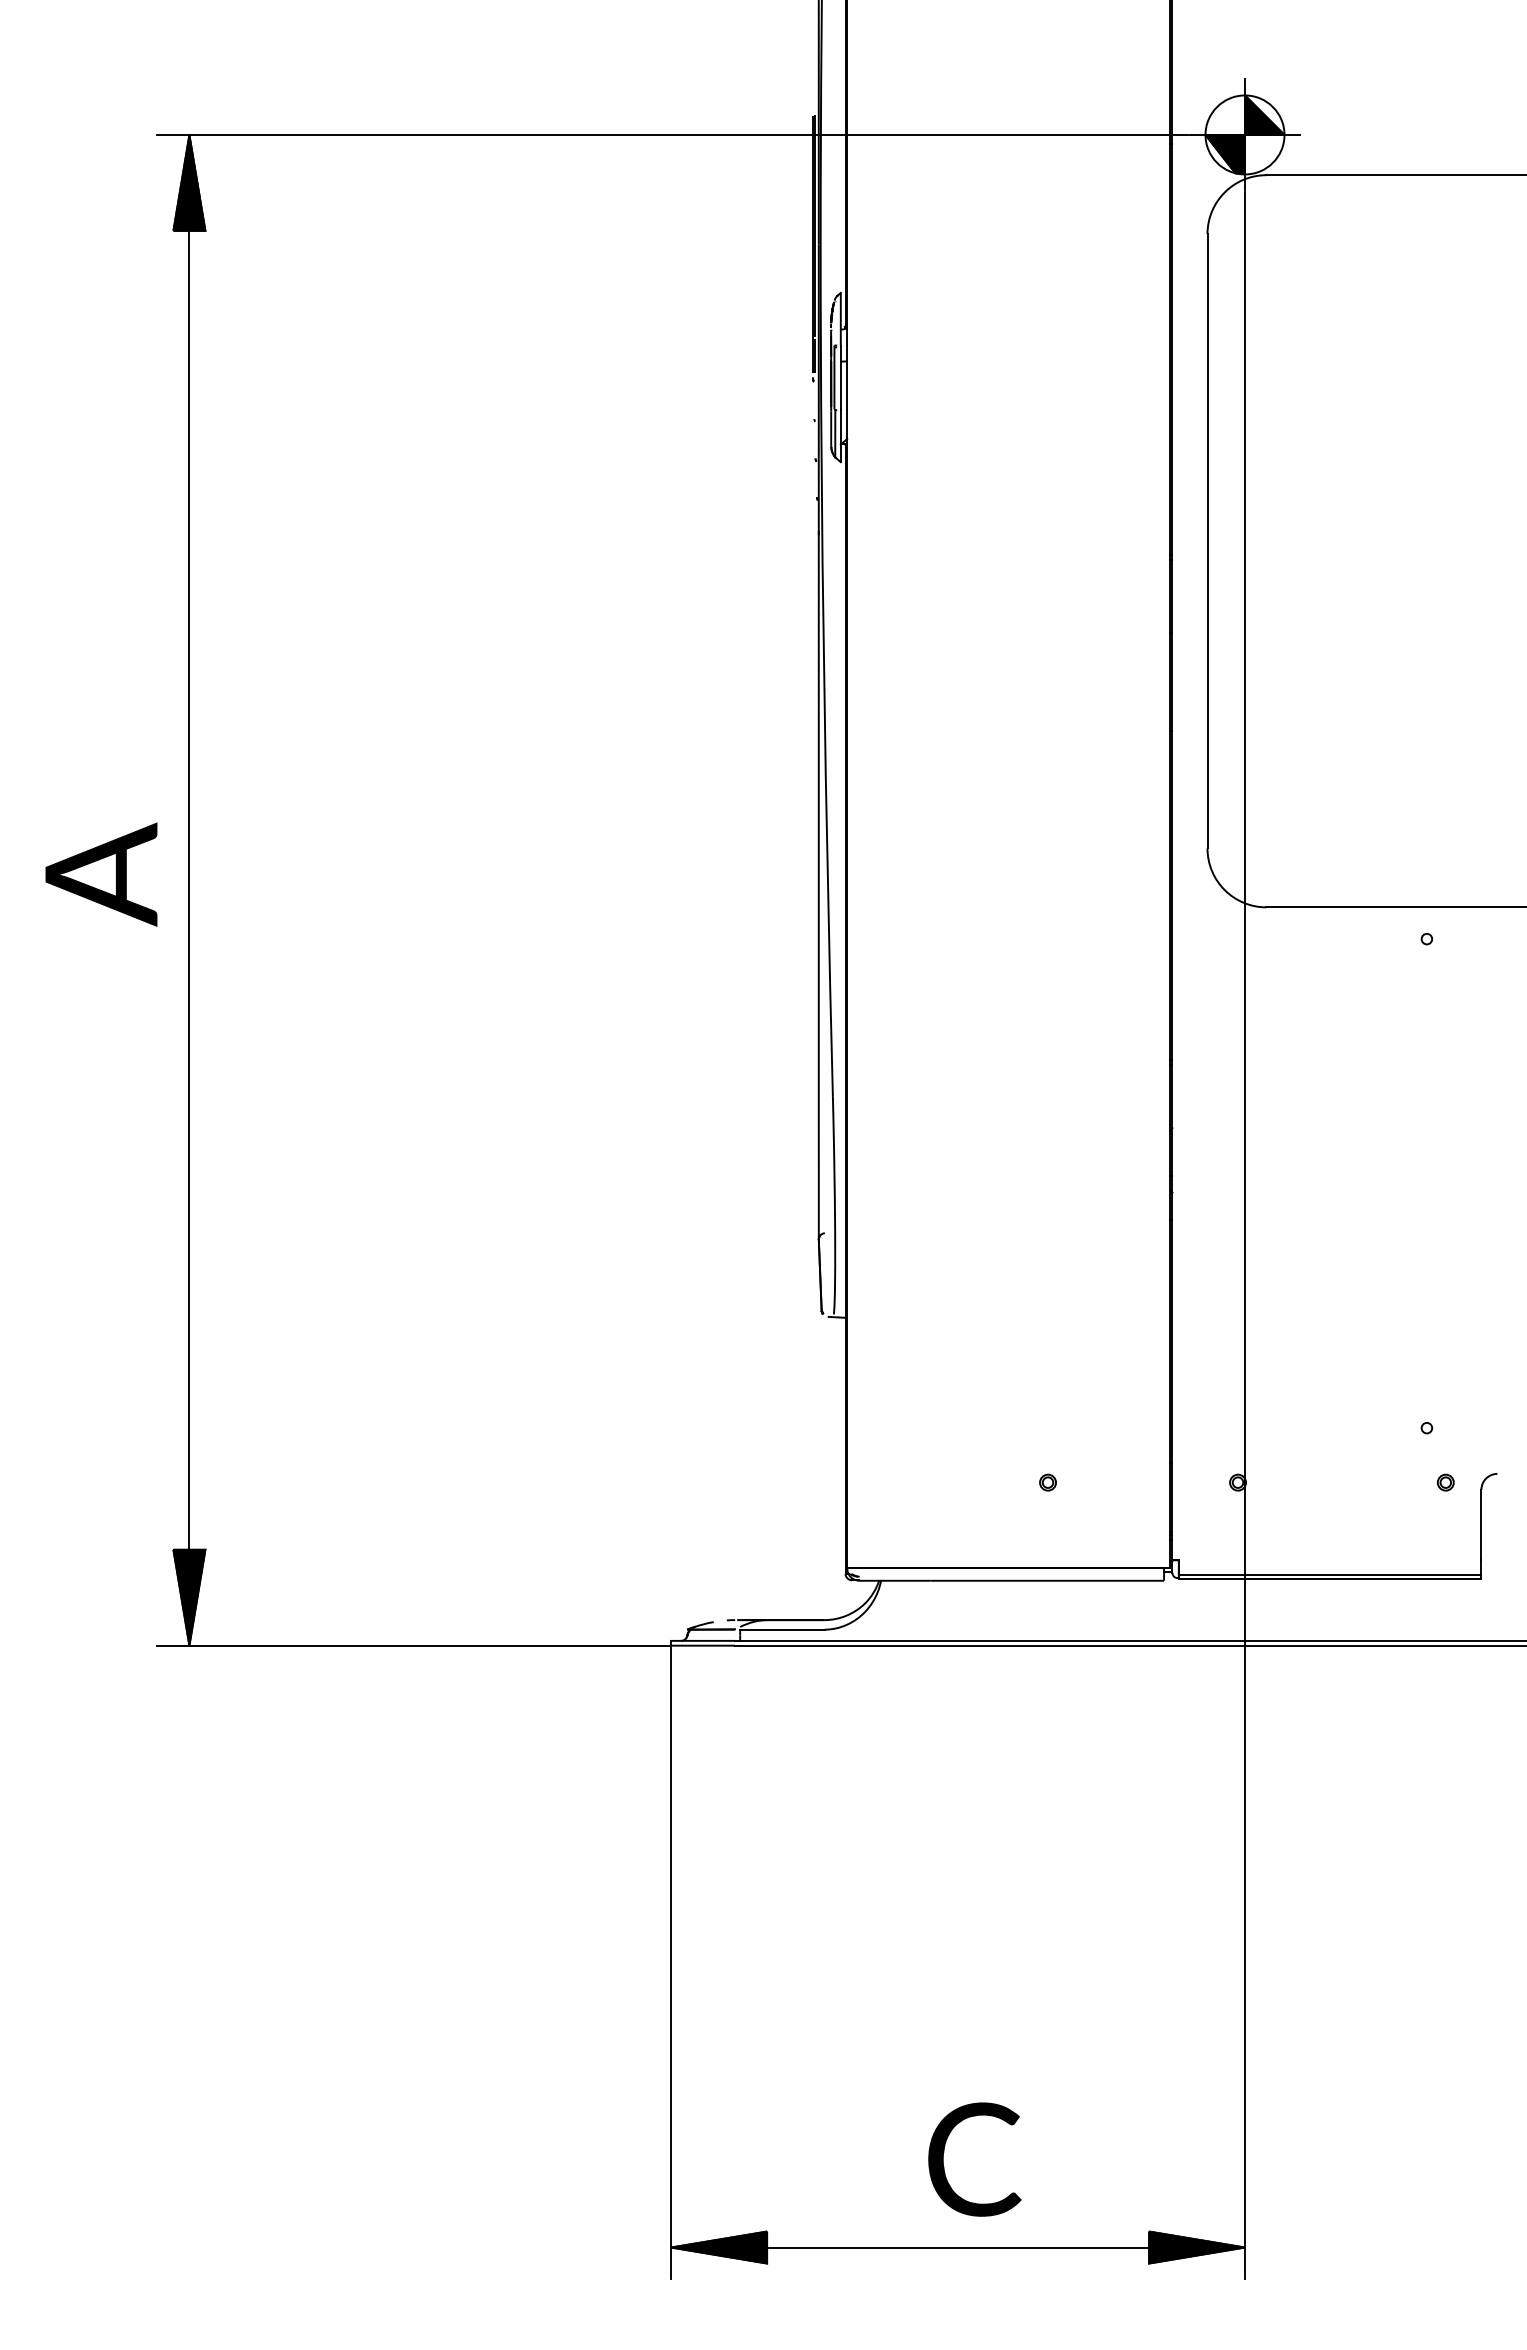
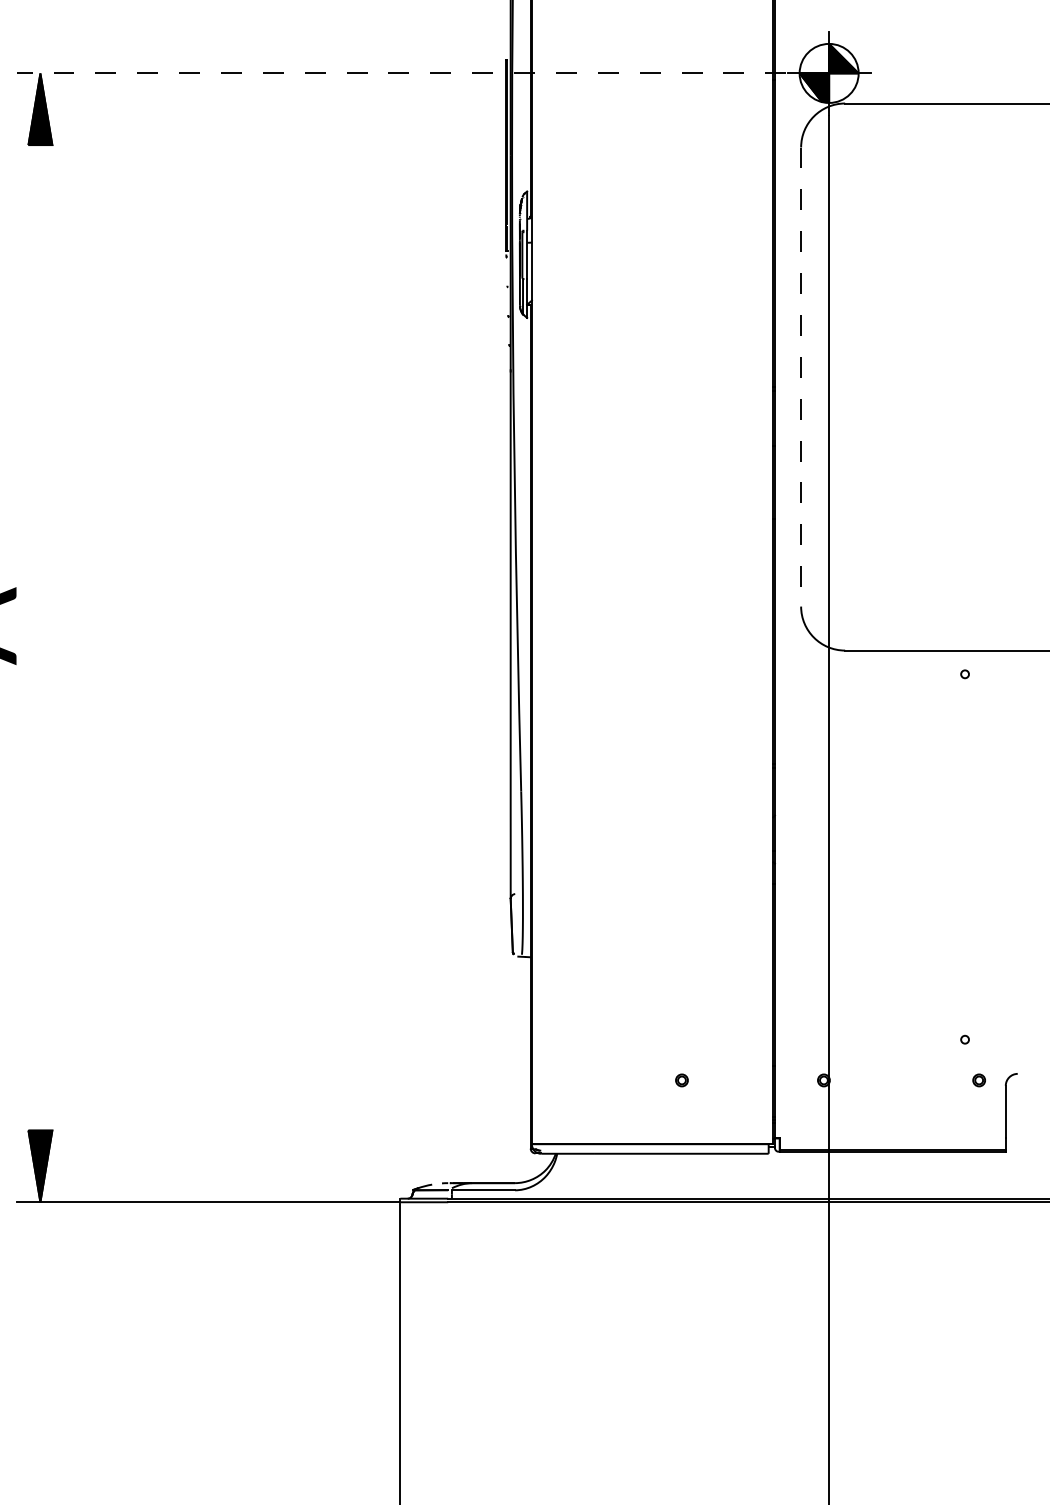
line: (672, 134) -> (401, 73), solid -> dashed
line: (1207, 541) -> (801, 377), solid -> dashed
line: (189, 889) -> (40, 637), removed

